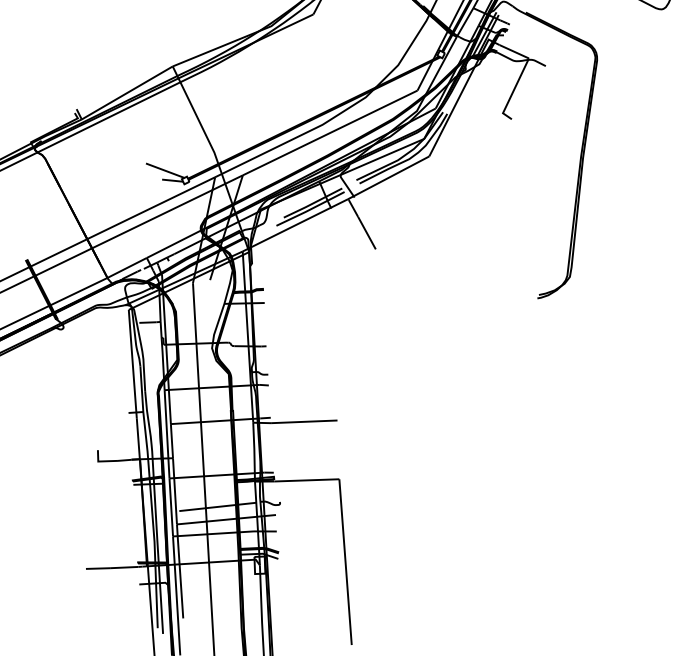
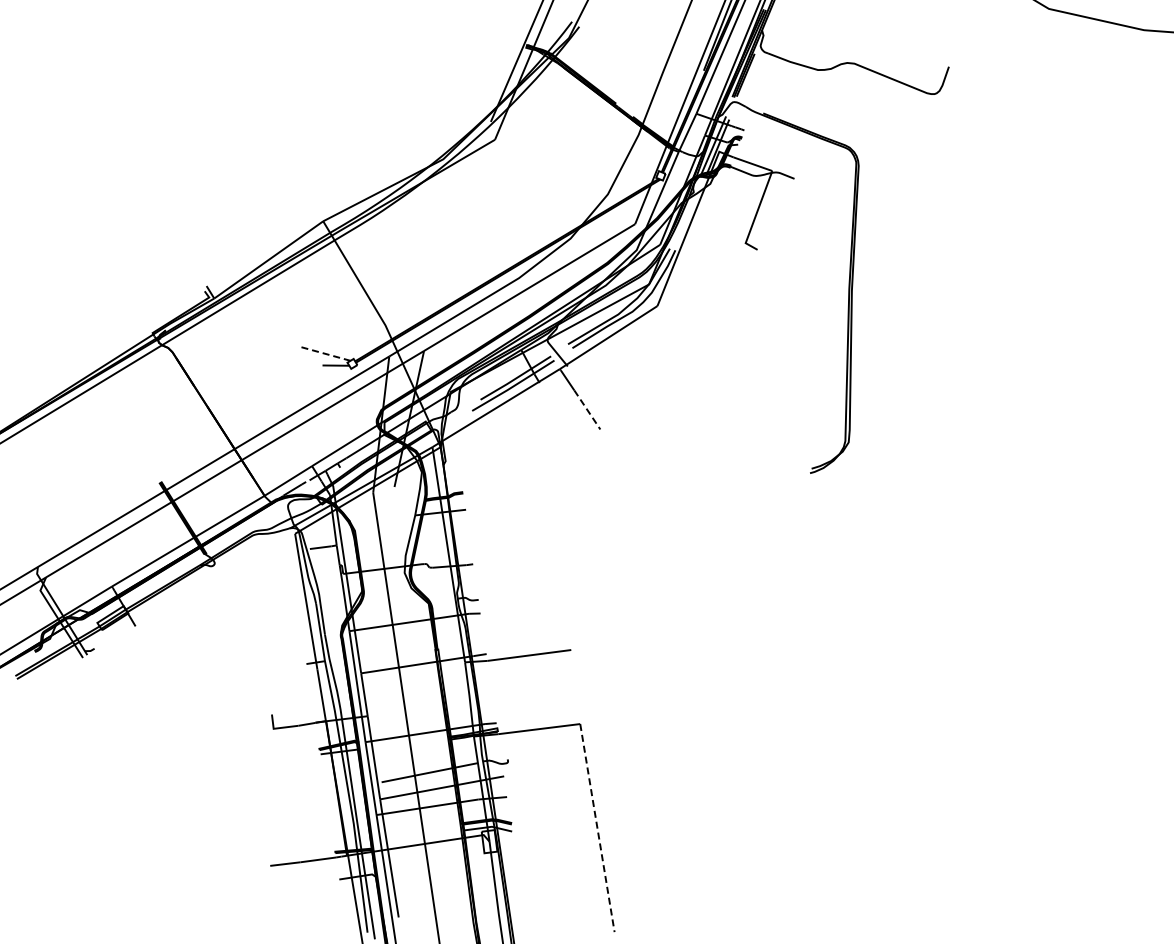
line: (165, 170) -> (325, 353), solid -> dashed
line: (367, 232) -> (587, 409), solid -> dashed
line: (345, 562) -> (597, 828), solid -> dashed

